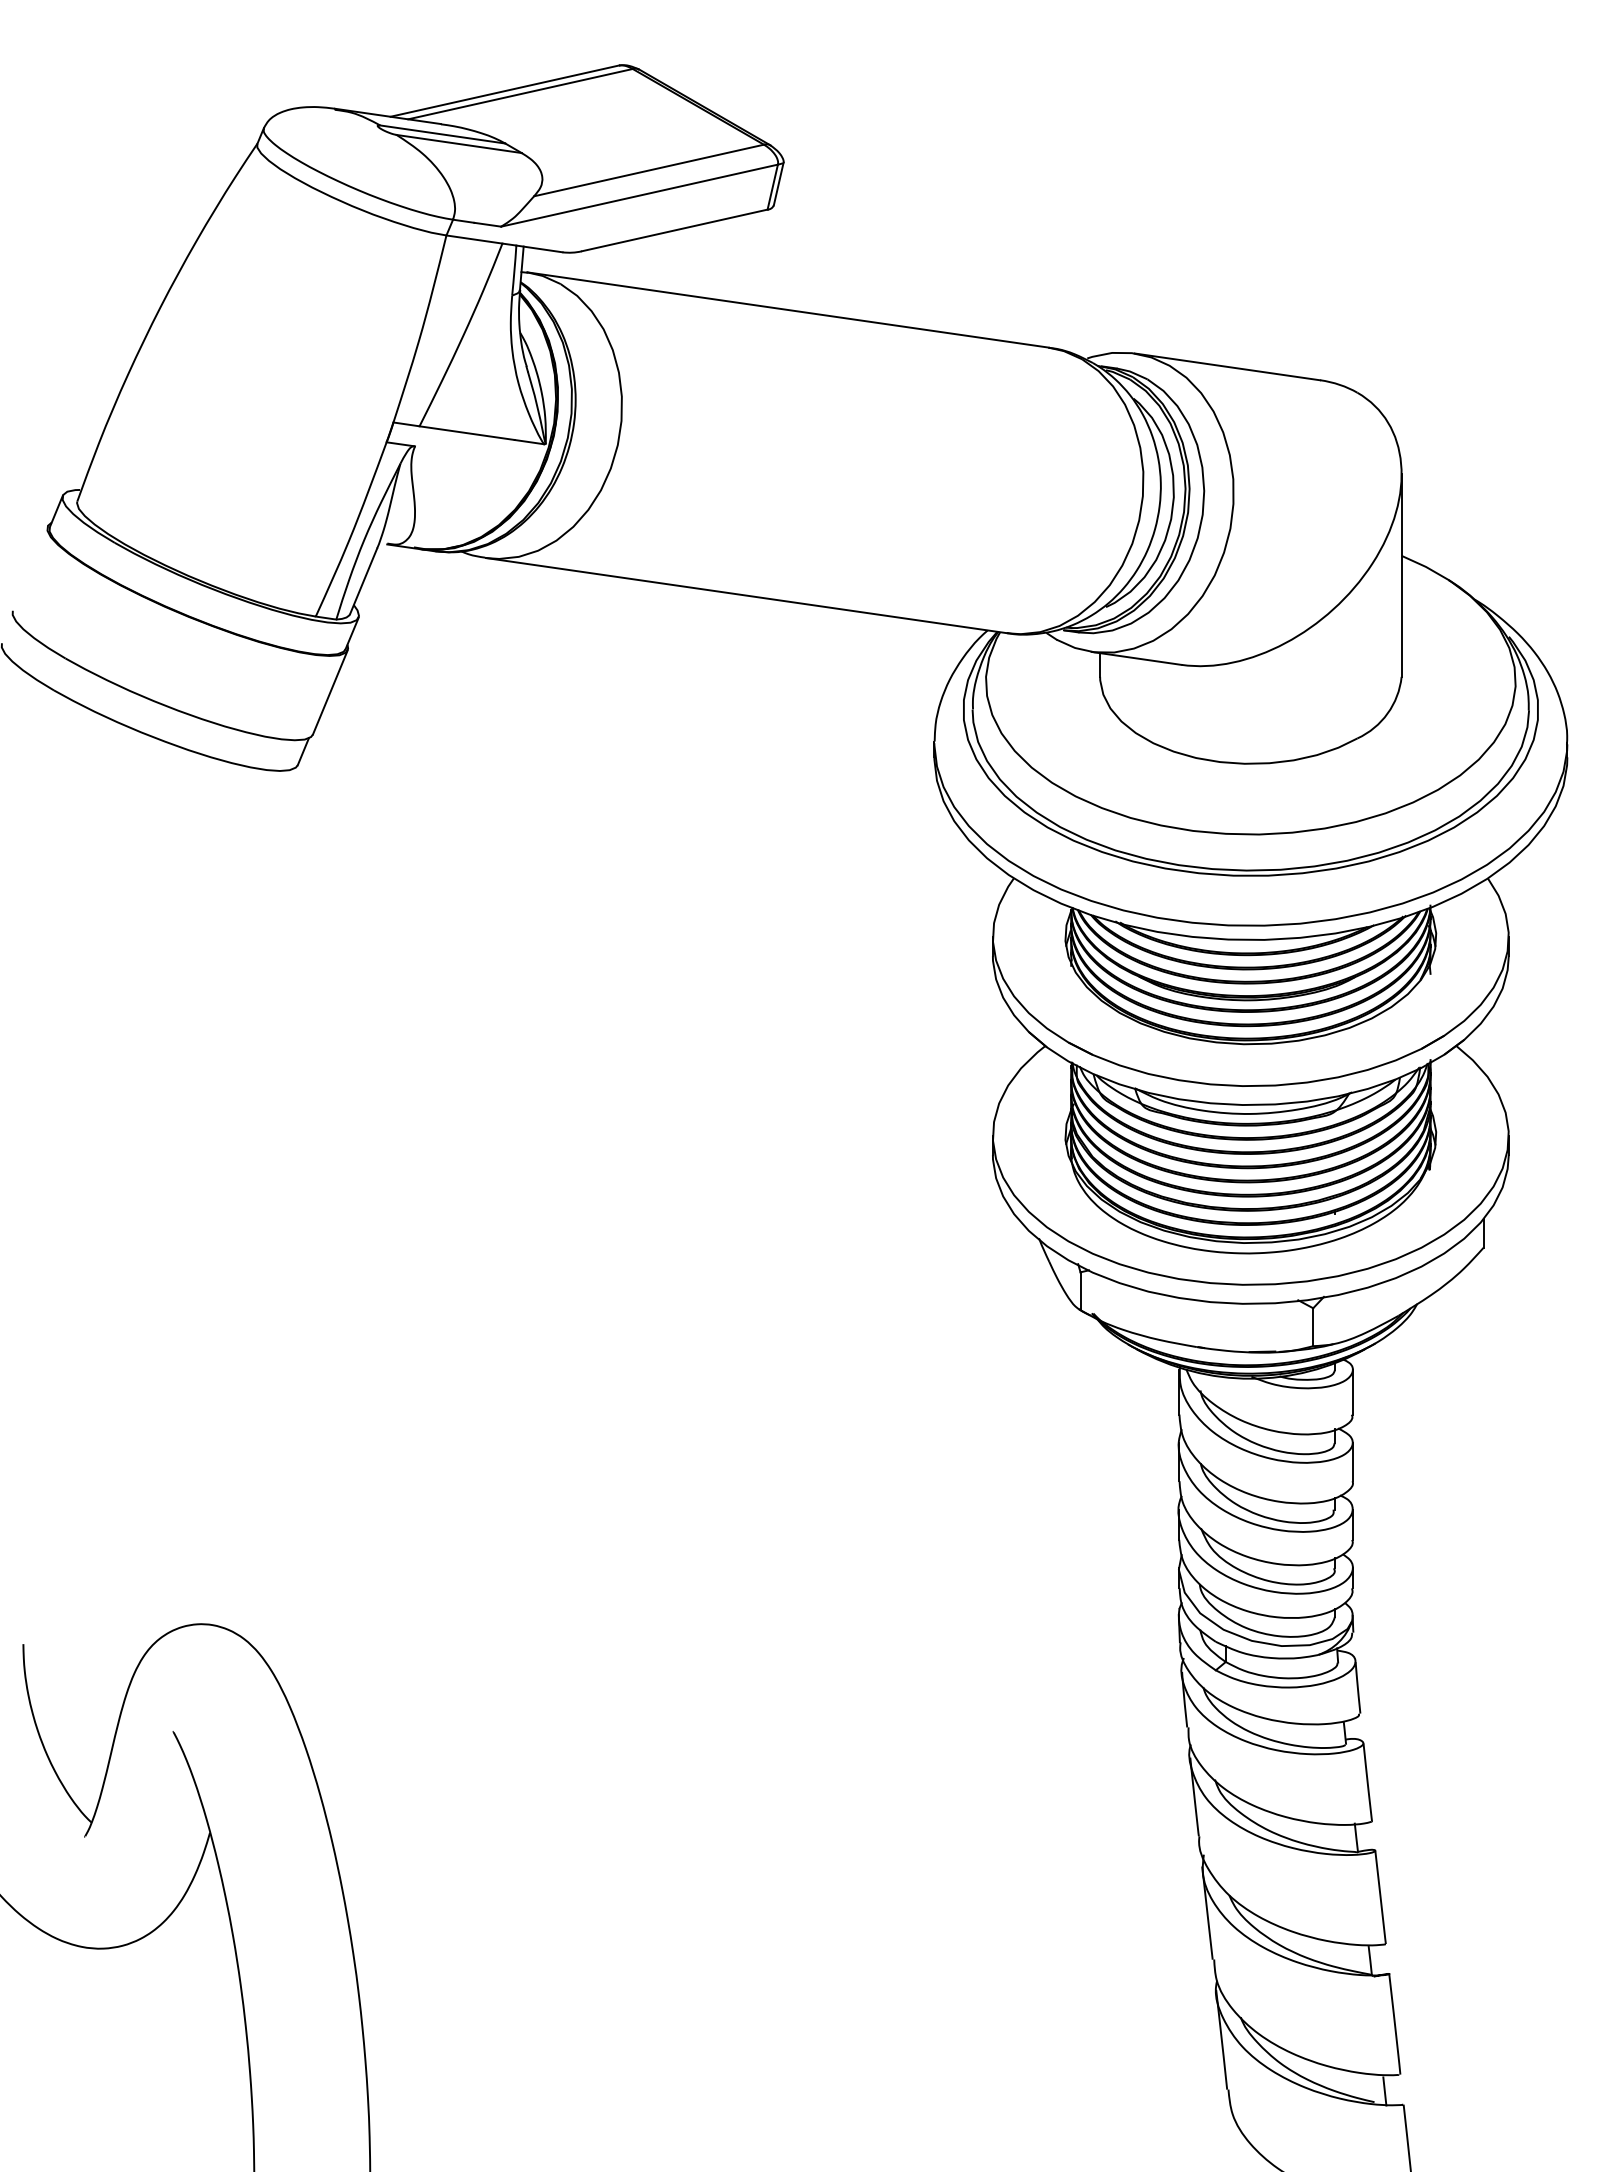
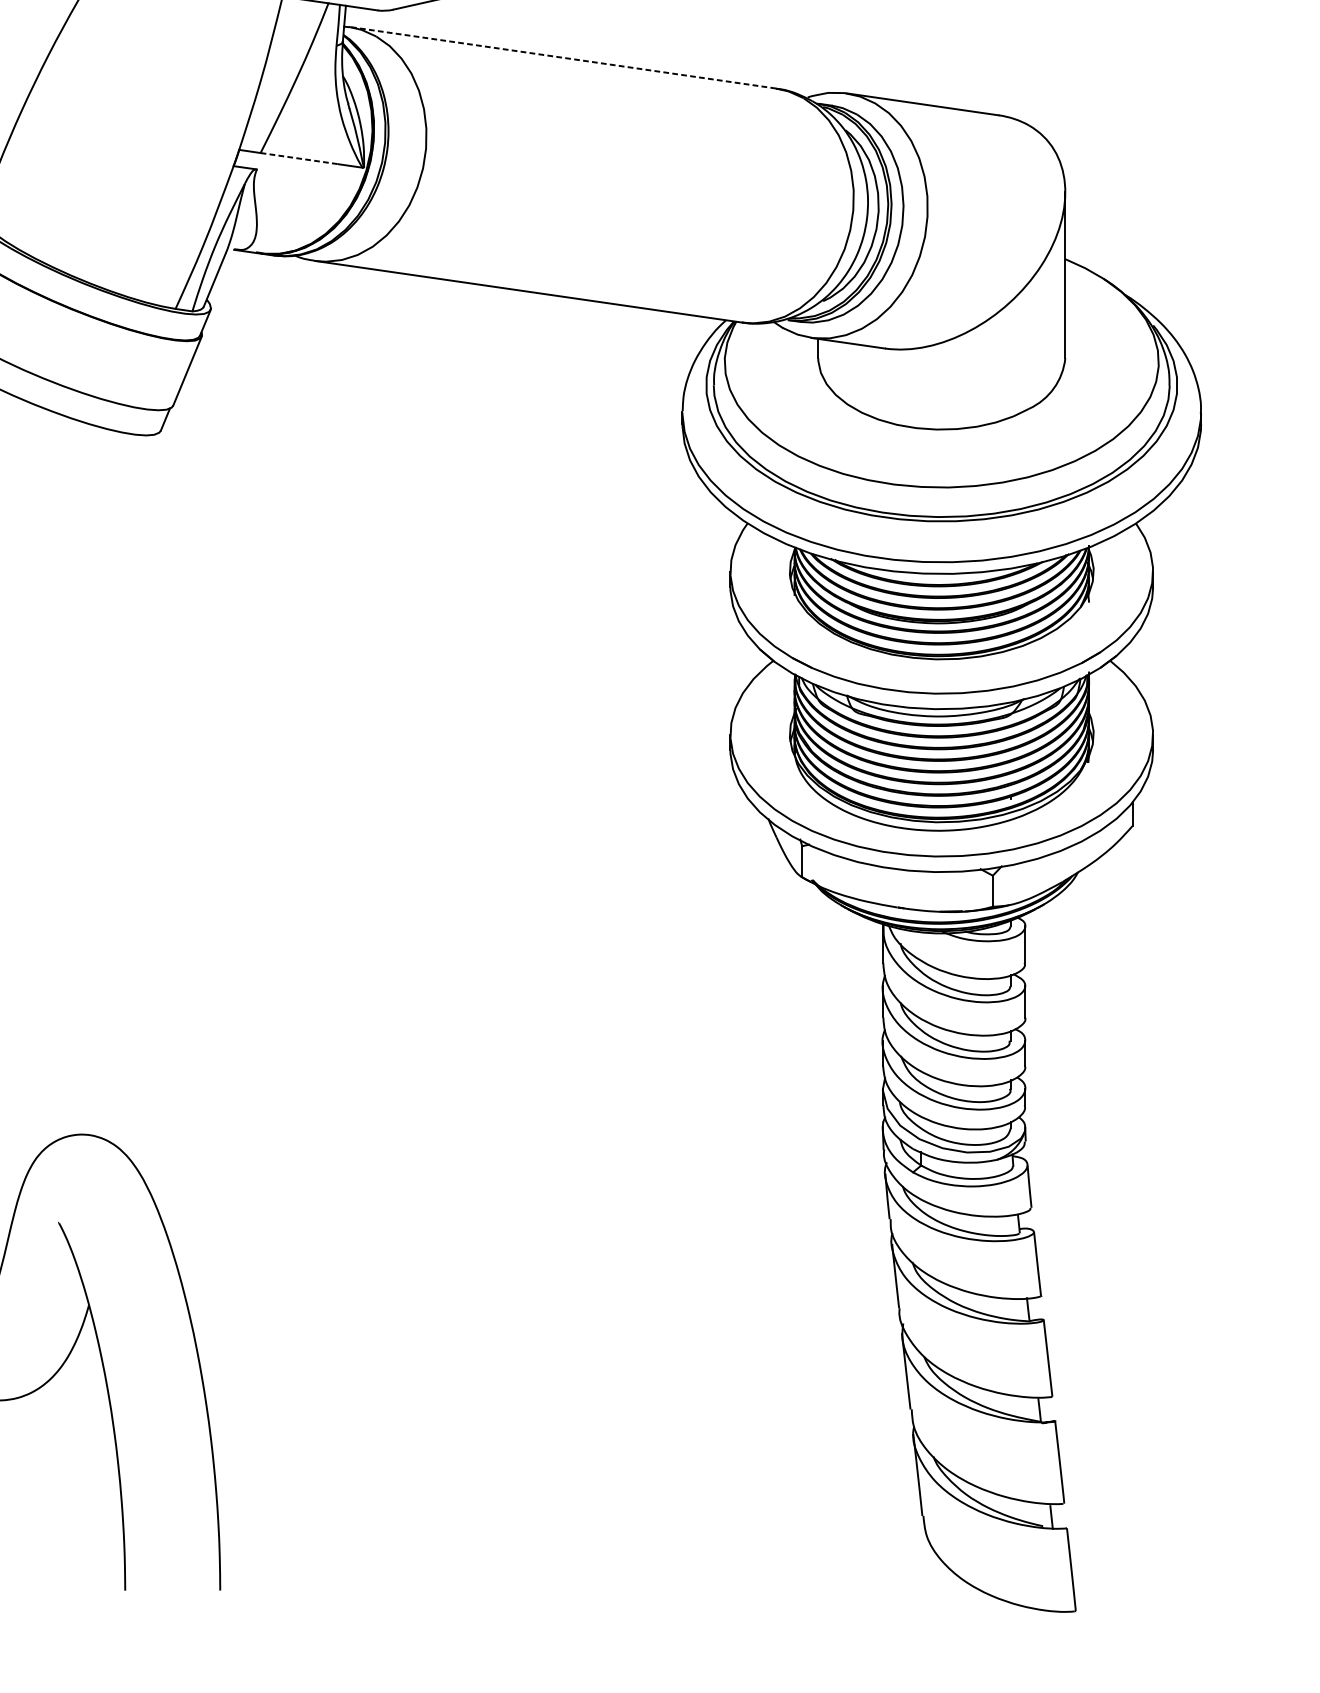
line: (787, 309) -> (562, 57), solid -> dashed
line: (467, 433) -> (299, 158), solid -> dashed

